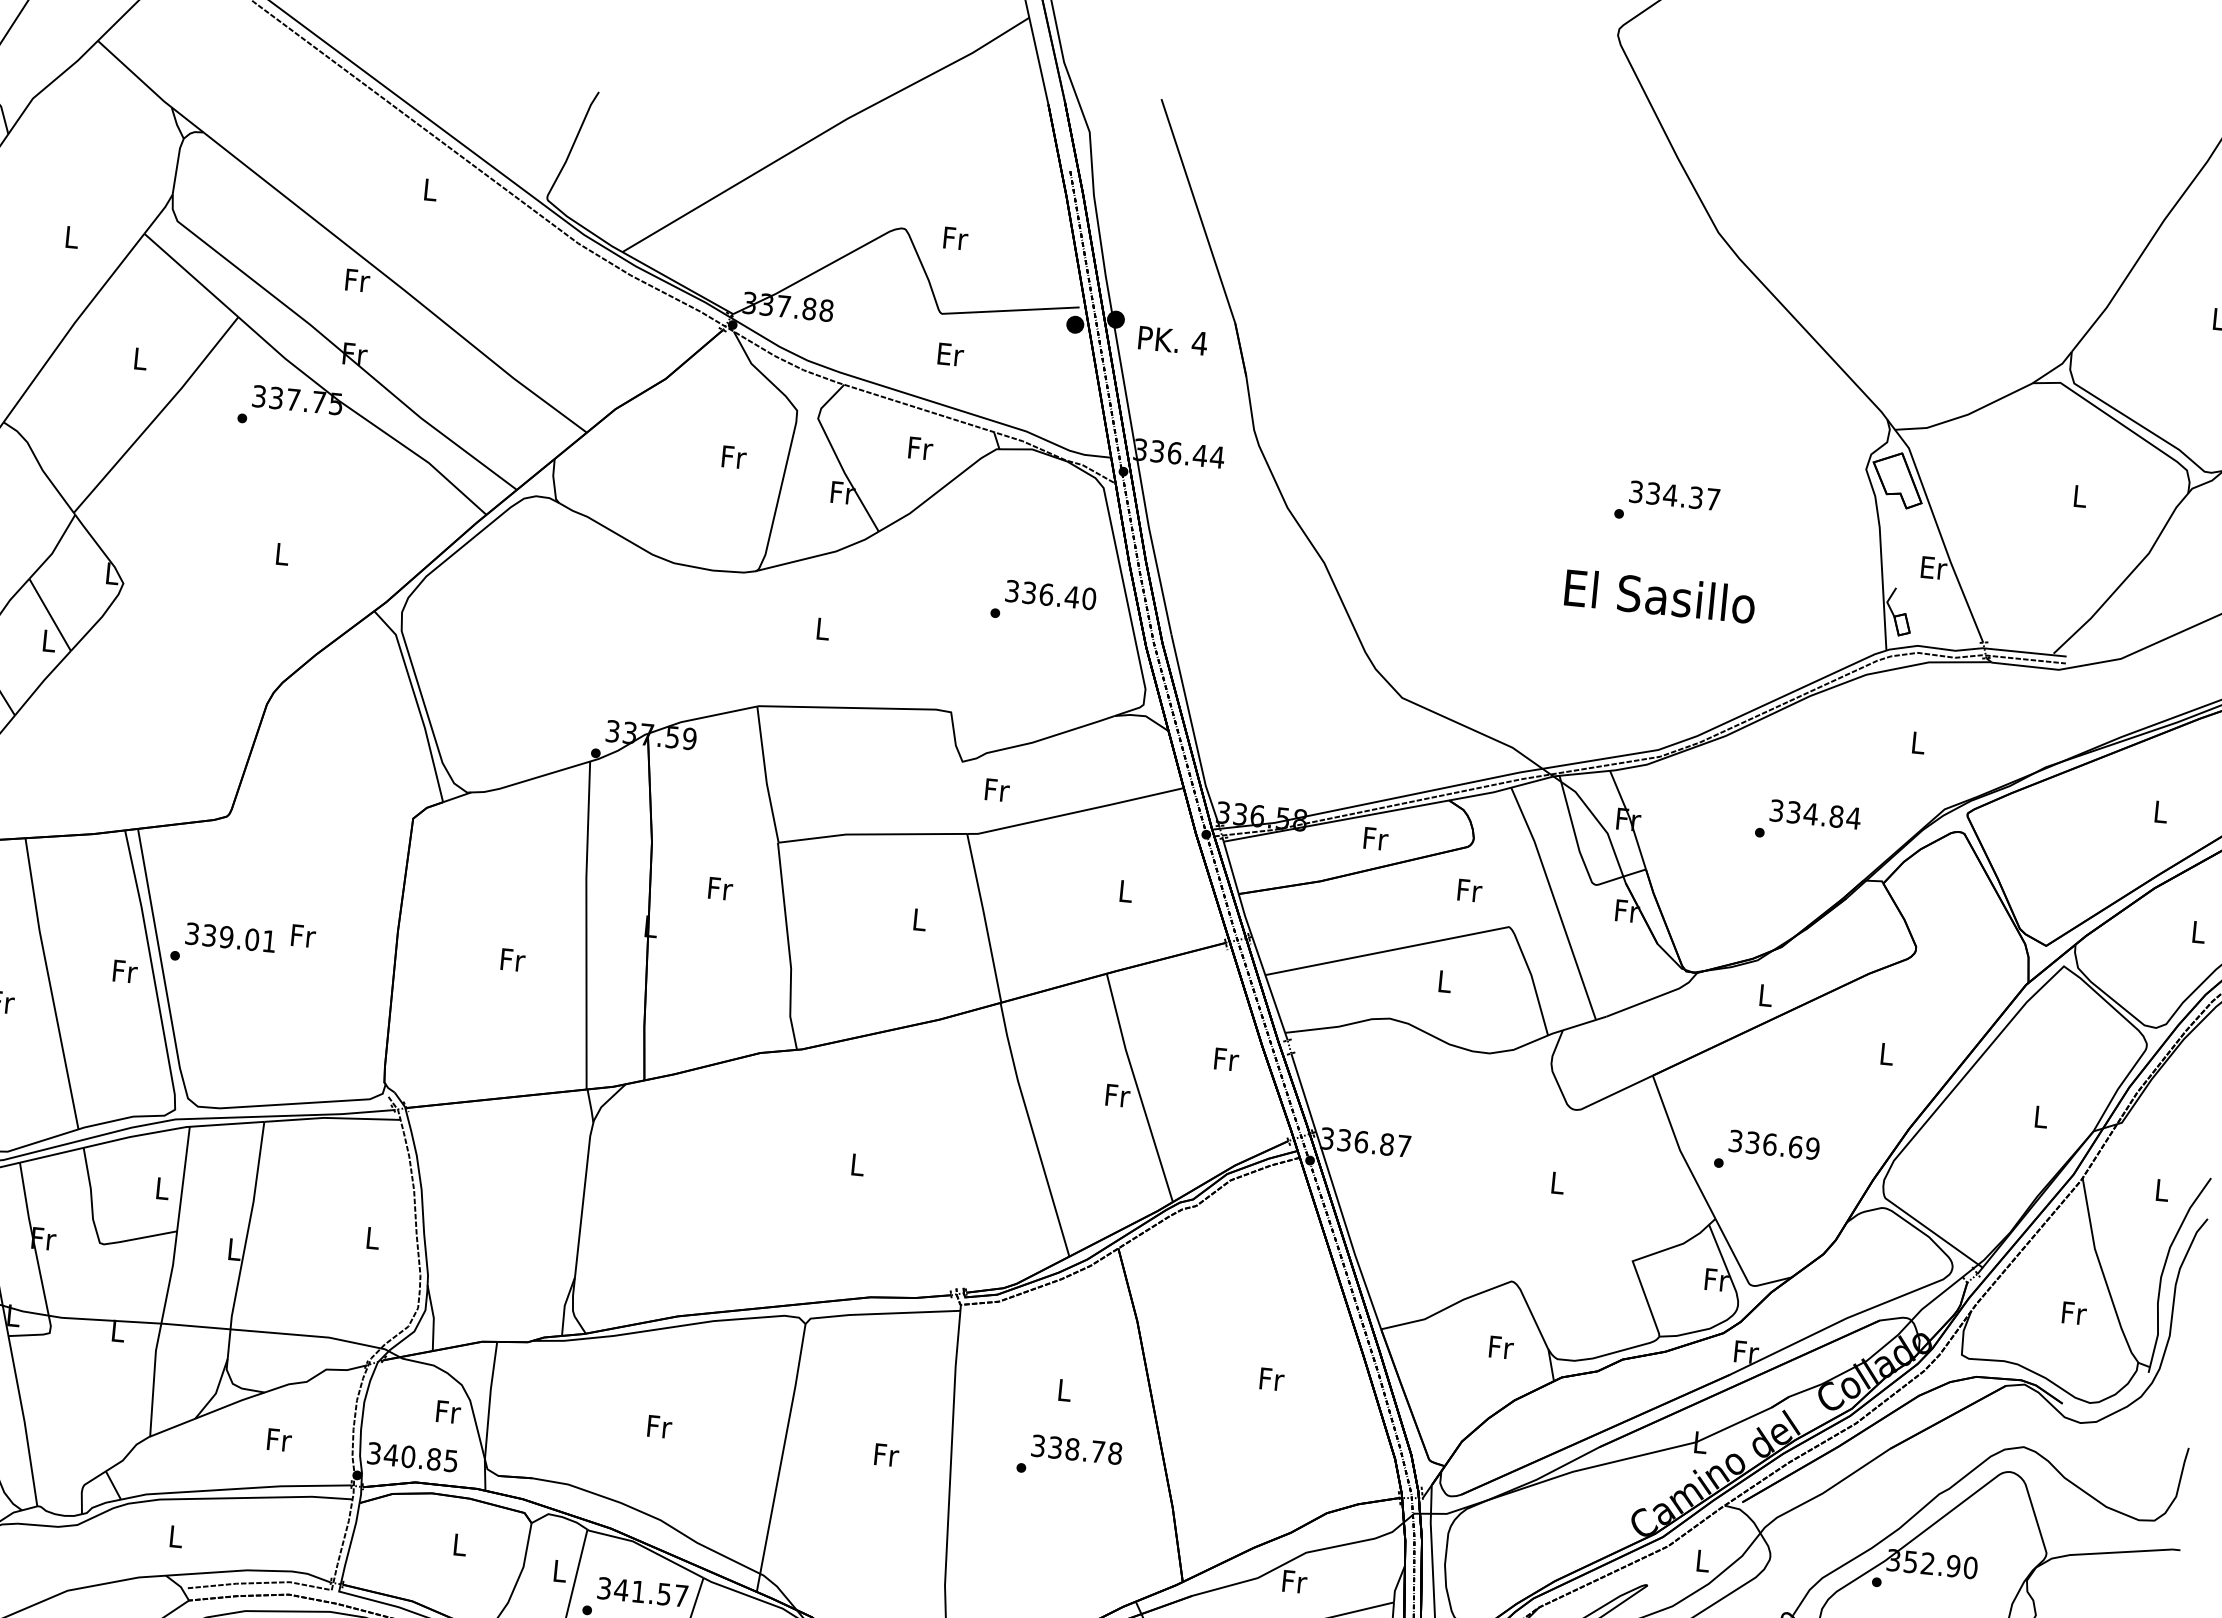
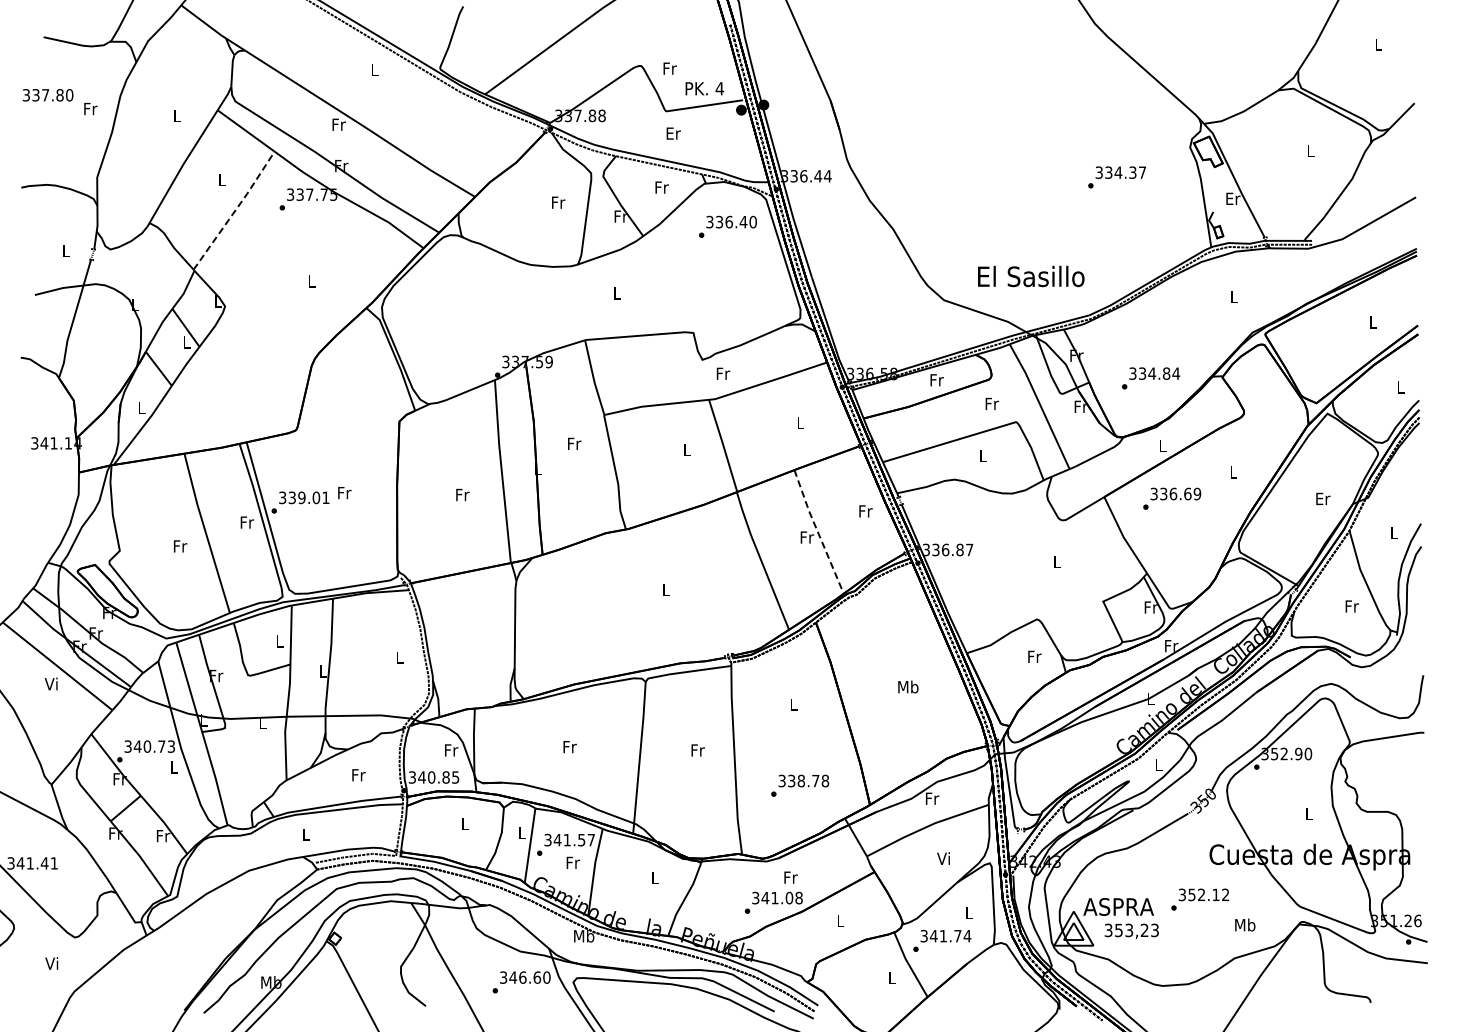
text: (1172, 340) -> (704, 88), moved
line: (158, 414) -> (235, 210), solid -> dashed
text: (1666, 503) -> (1116, 177), moved
text: (1660, 596) -> (1031, 276), moved
text: (1042, 602) -> (727, 226), moved
text: (1808, 822) -> (1151, 378), moved
line: (1138, 1088) -> (818, 532), solid -> dashed
text: (2042, 1116) -> (1323, 498), L -> Er
text: (1767, 1152) -> (1172, 498), moved
text: (1271, 1378) -> (908, 686), Fr -> Mb
text: (1070, 1457) -> (800, 785), moved

